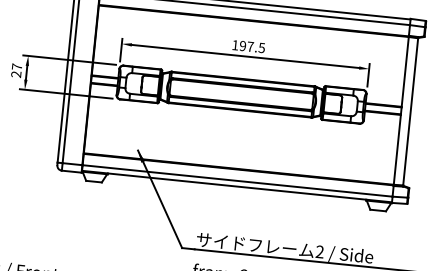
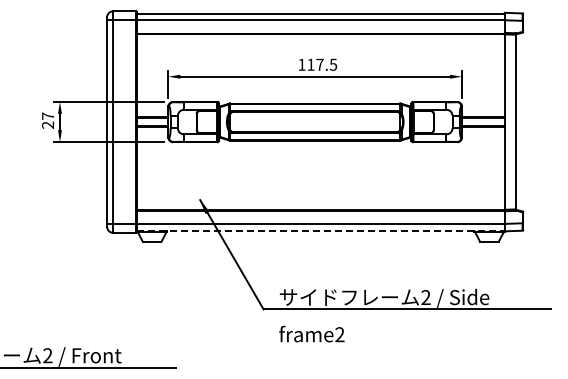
text: (242, 45) -> (310, 64), 197.5 -> 117.5
line: (236, 186) -> (320, 230), solid -> dashed

